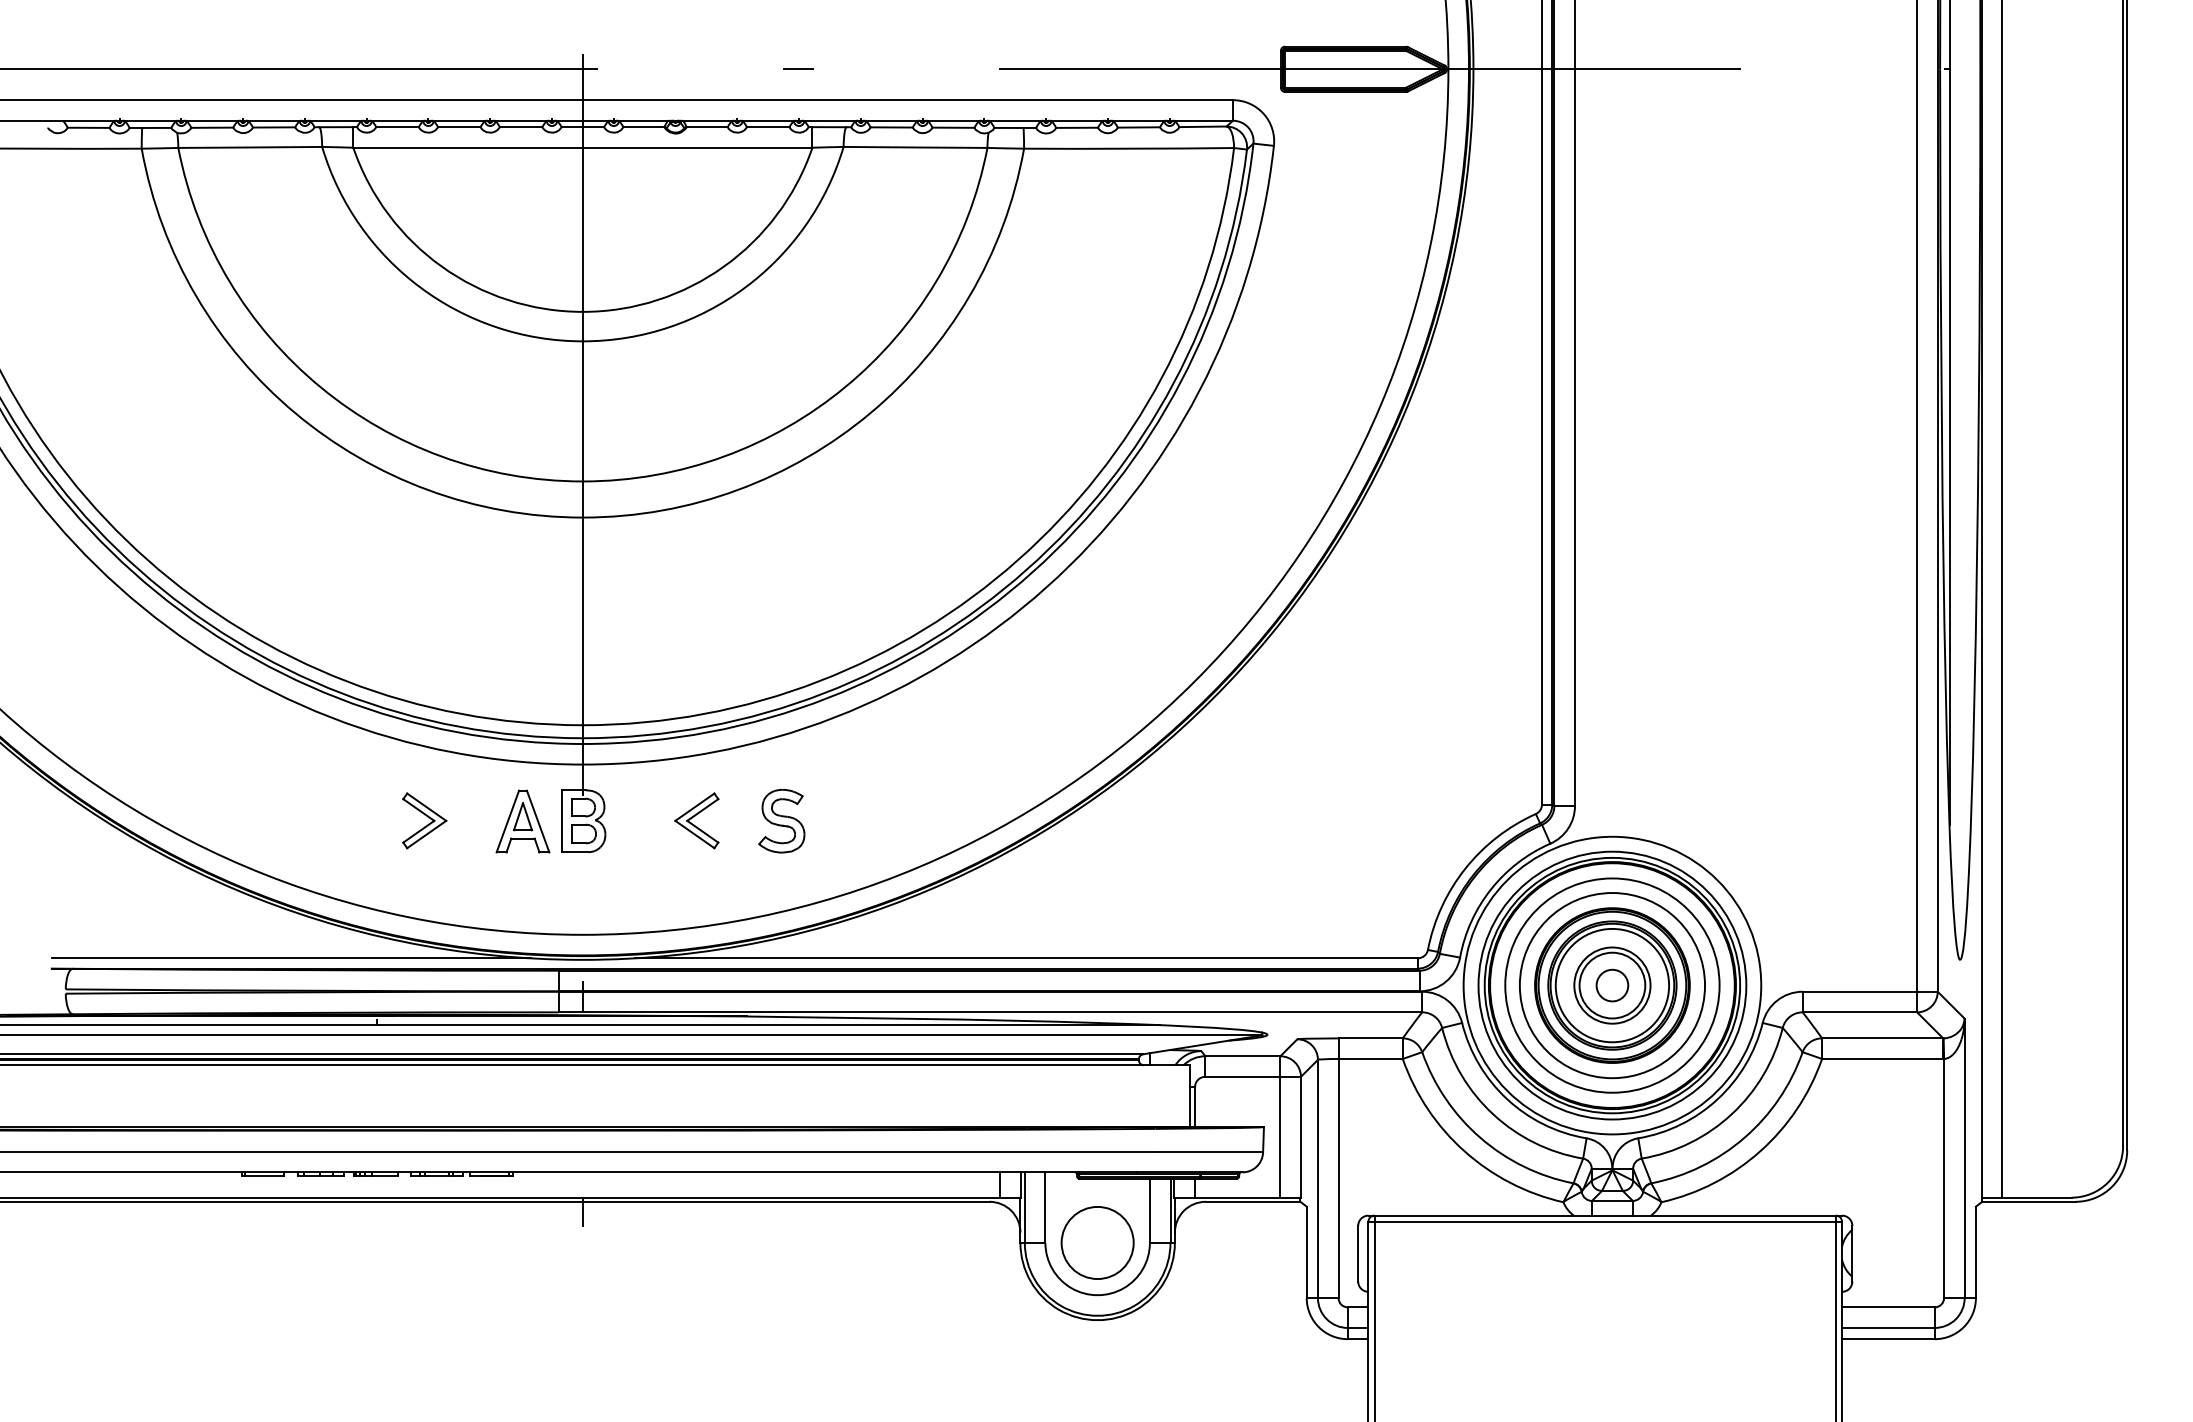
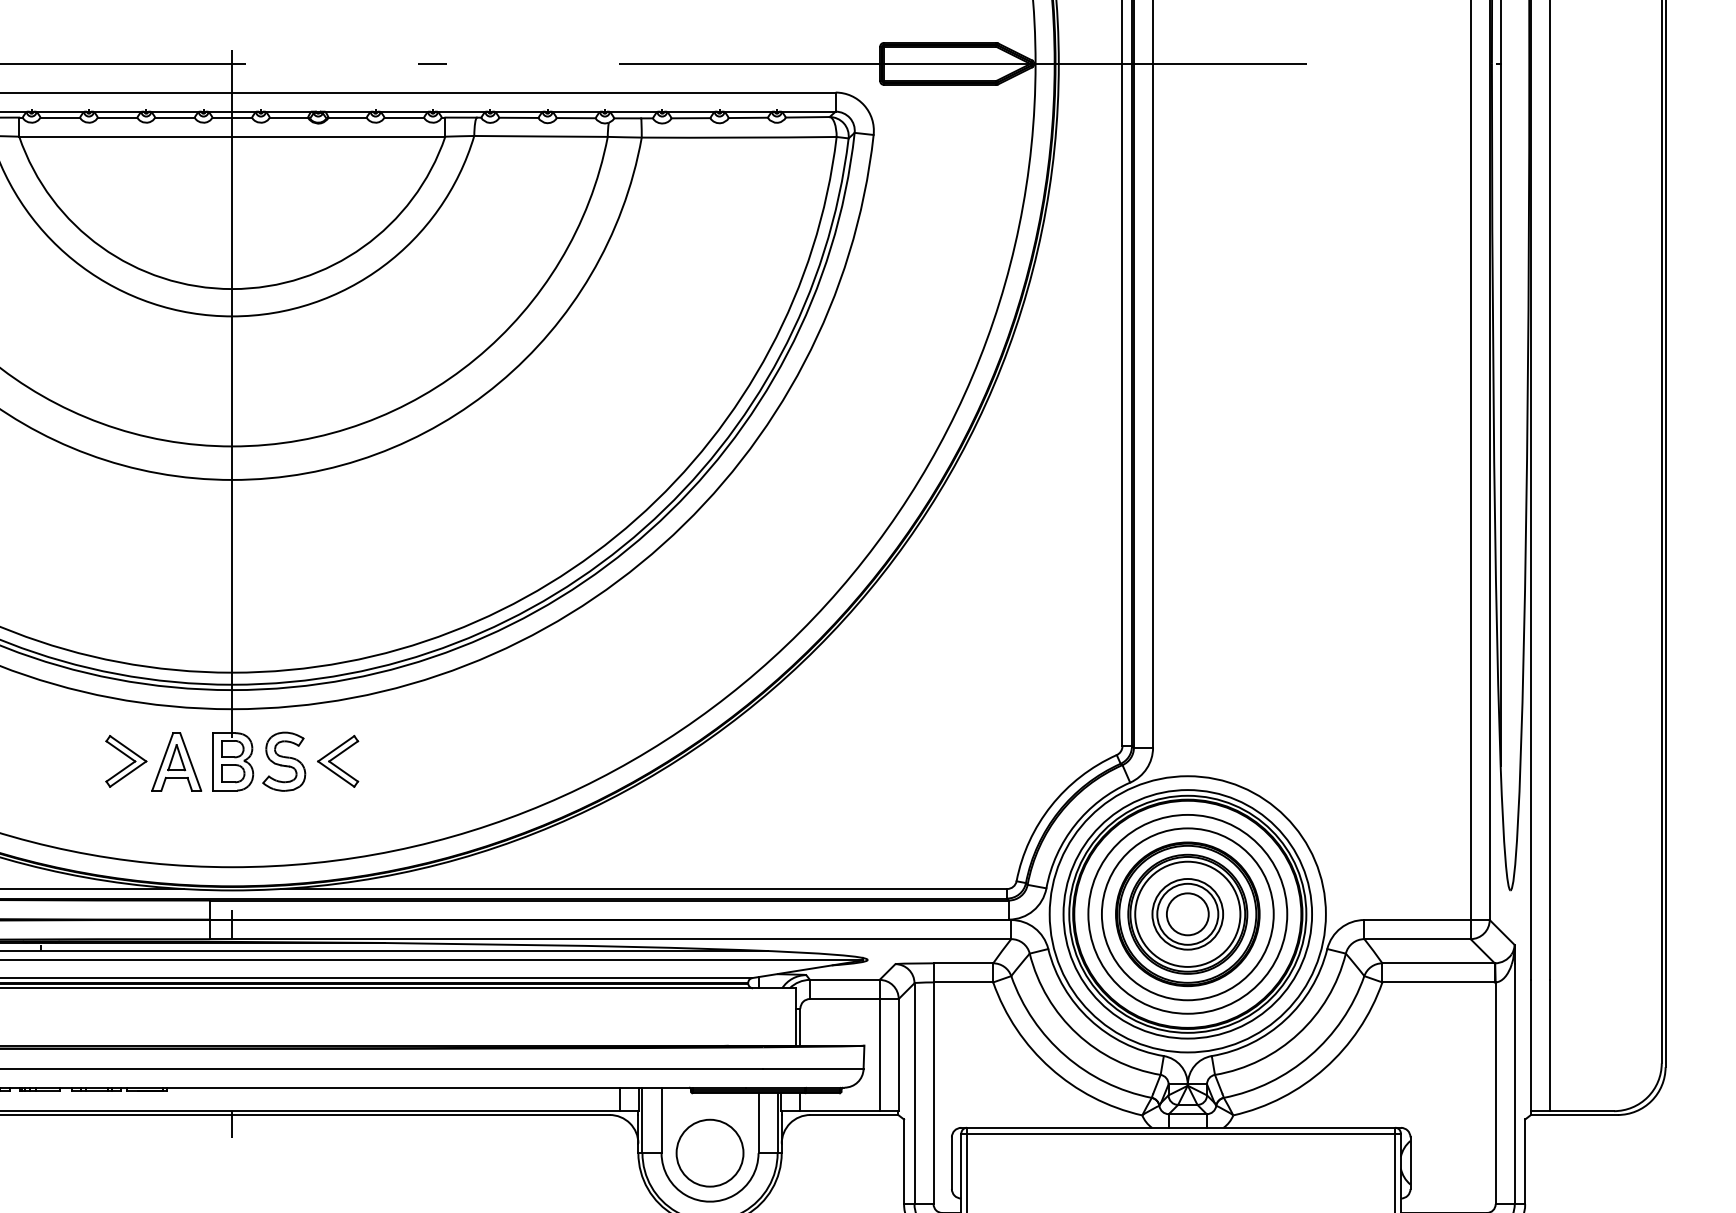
part: (424, 820) -> (126, 761), moved
part: (781, 821) -> (283, 762), moved
circle: (1612, 985) -> (1187, 914), size x1.43

